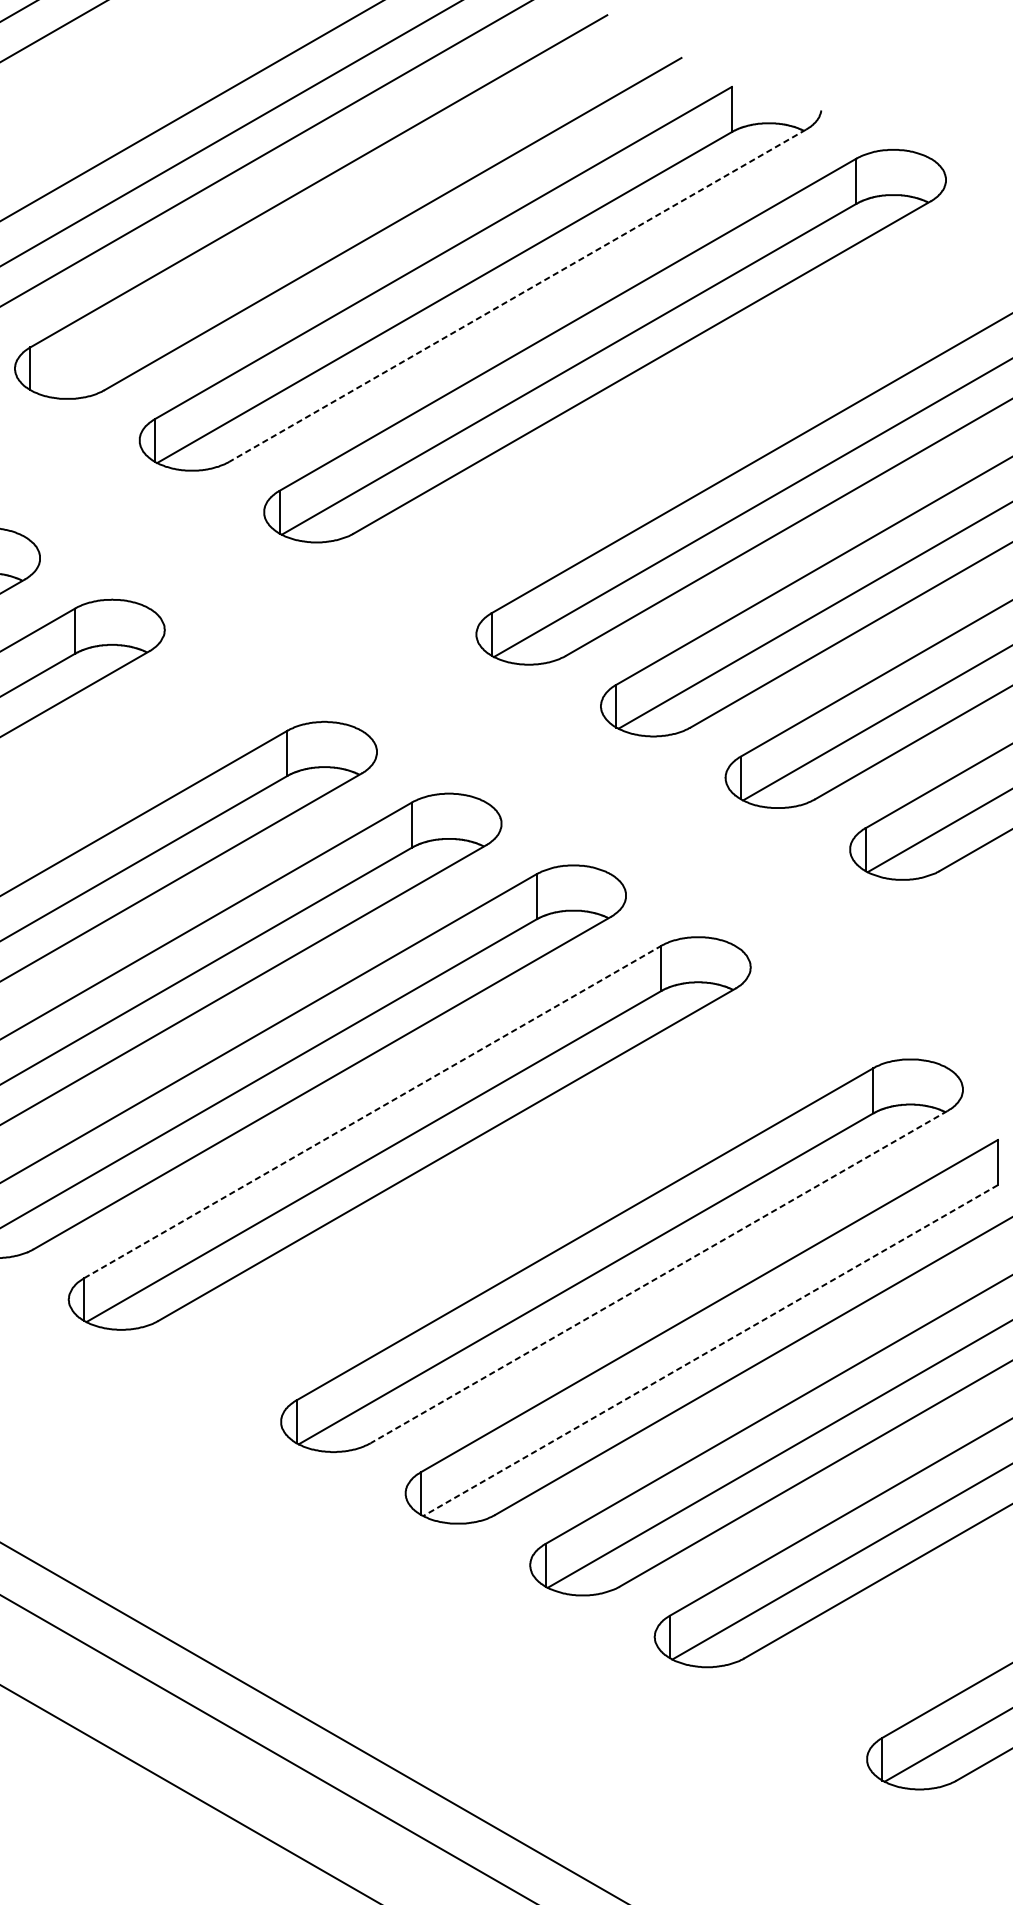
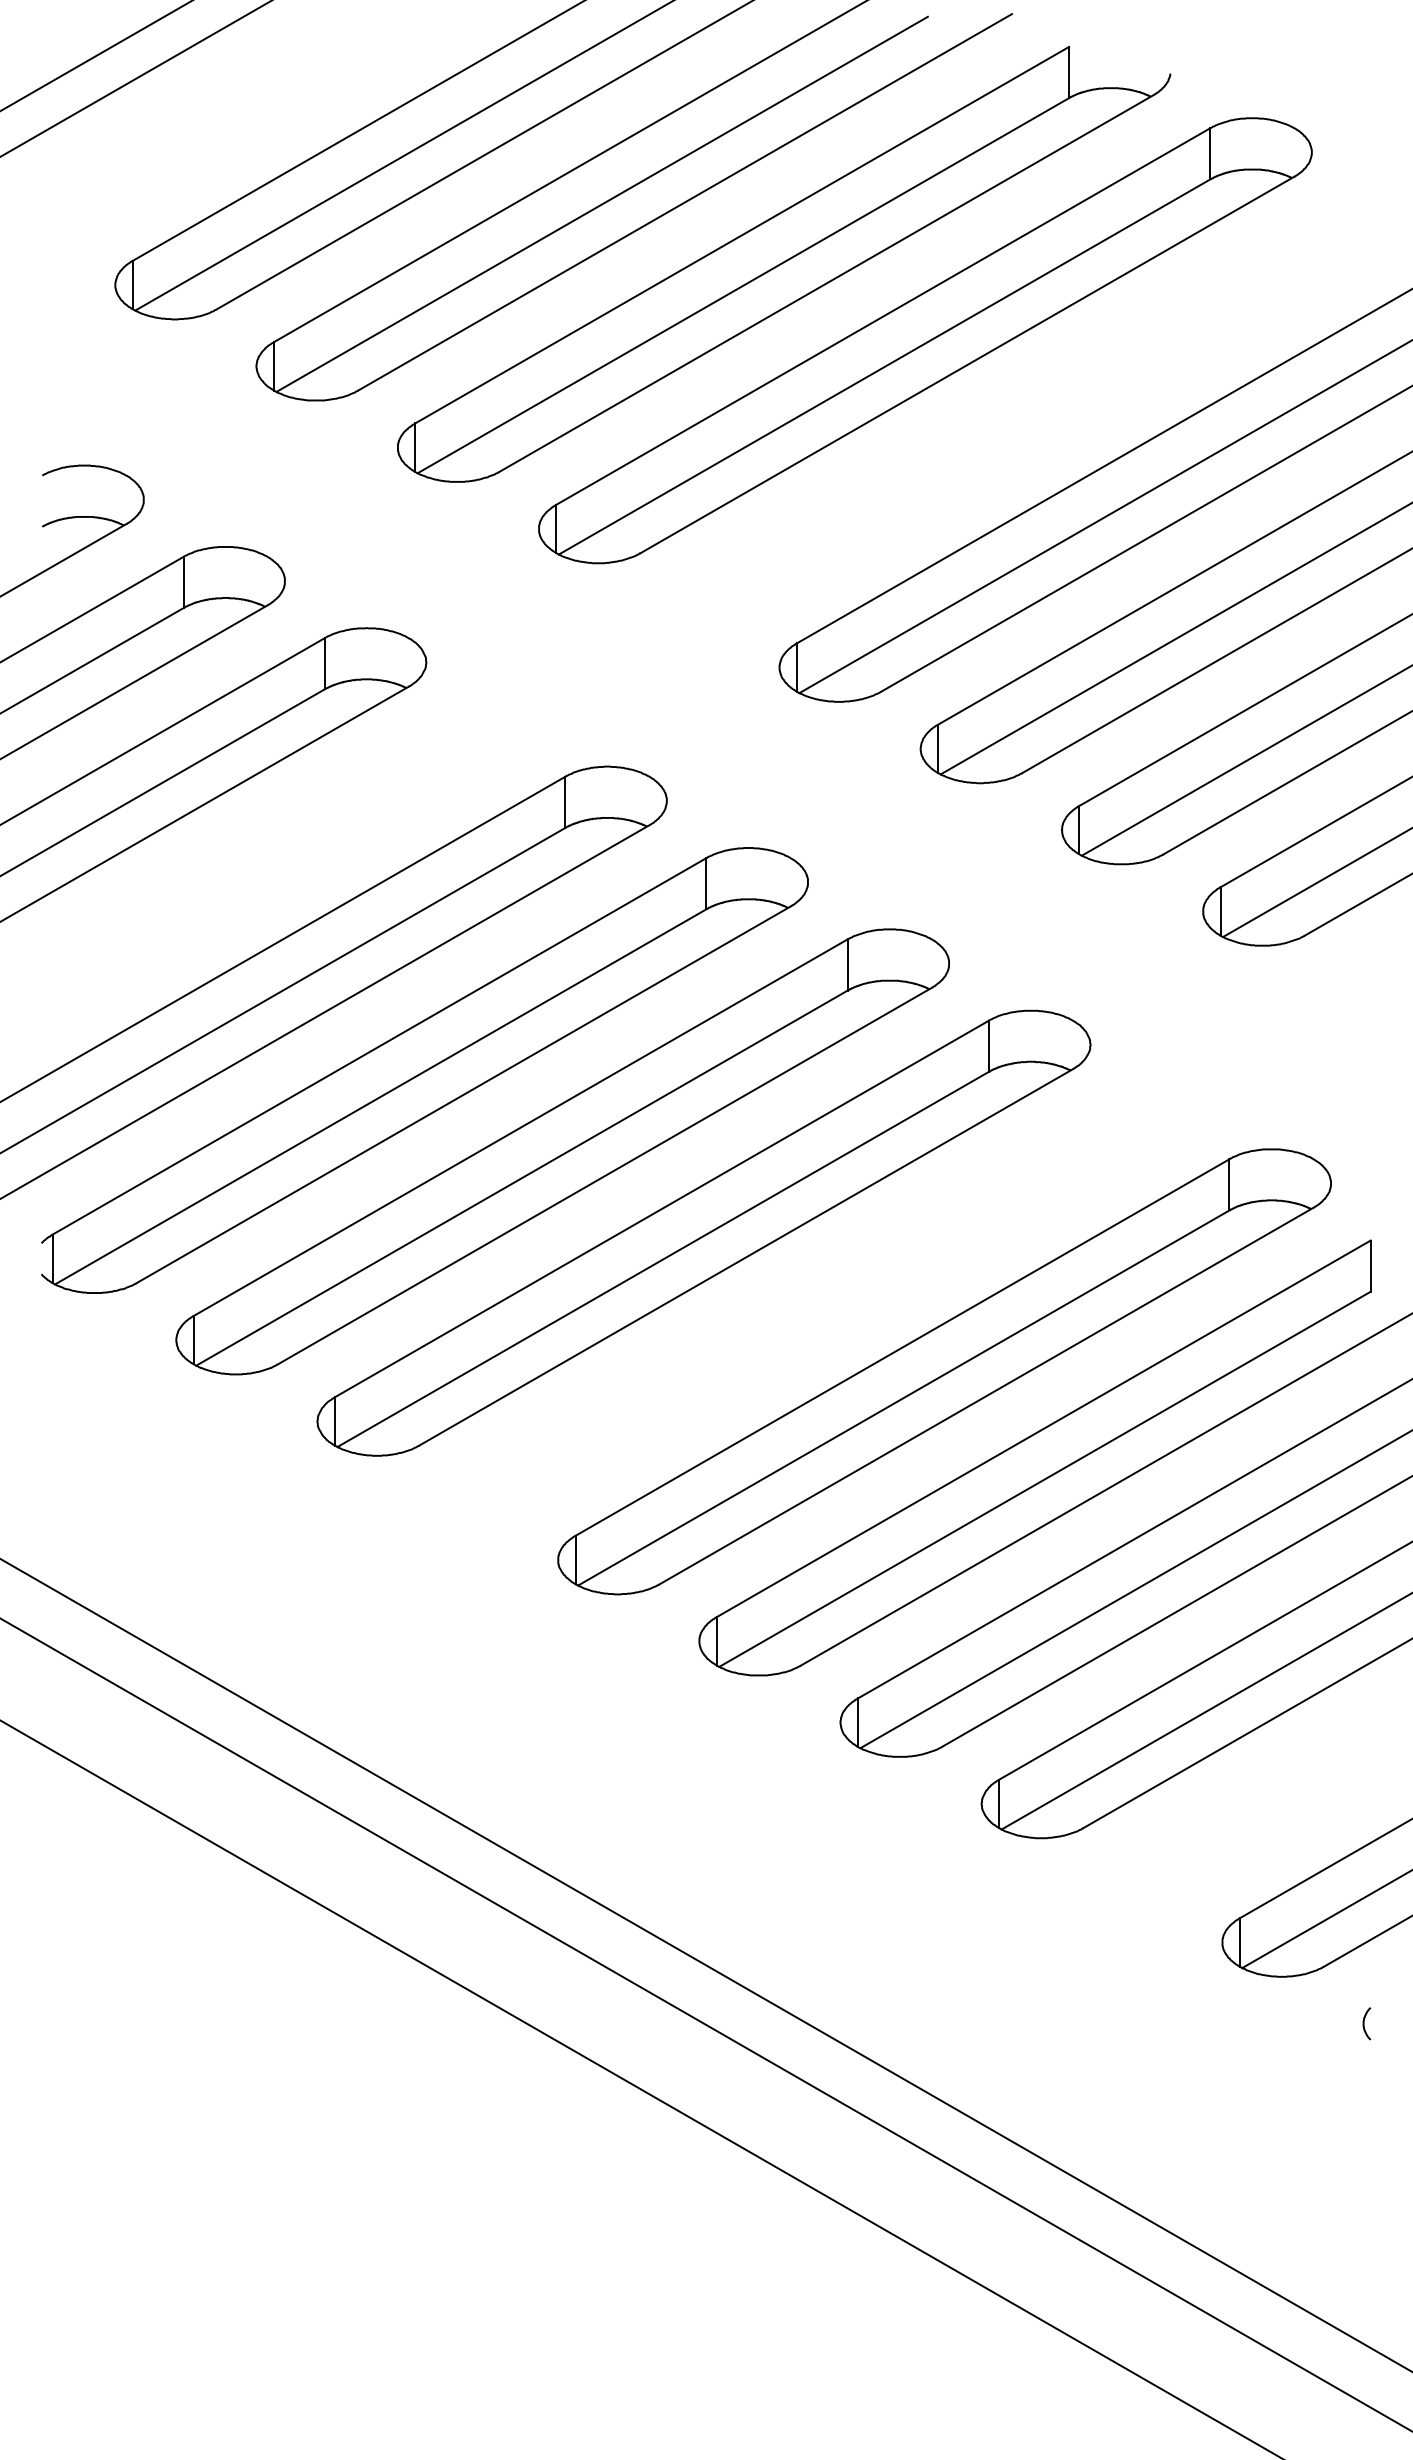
line: (319, 225) -> (601, 203), added
line: (516, 295) -> (825, 283), dashed -> solid
line: (373, 1111) -> (662, 1208), dashed -> solid
line: (658, 1277) -> (986, 1396), dashed -> solid
line: (710, 1350) -> (1044, 1479), dashed -> solid
curve: (992, 1830) -> (1364, 2023), added

